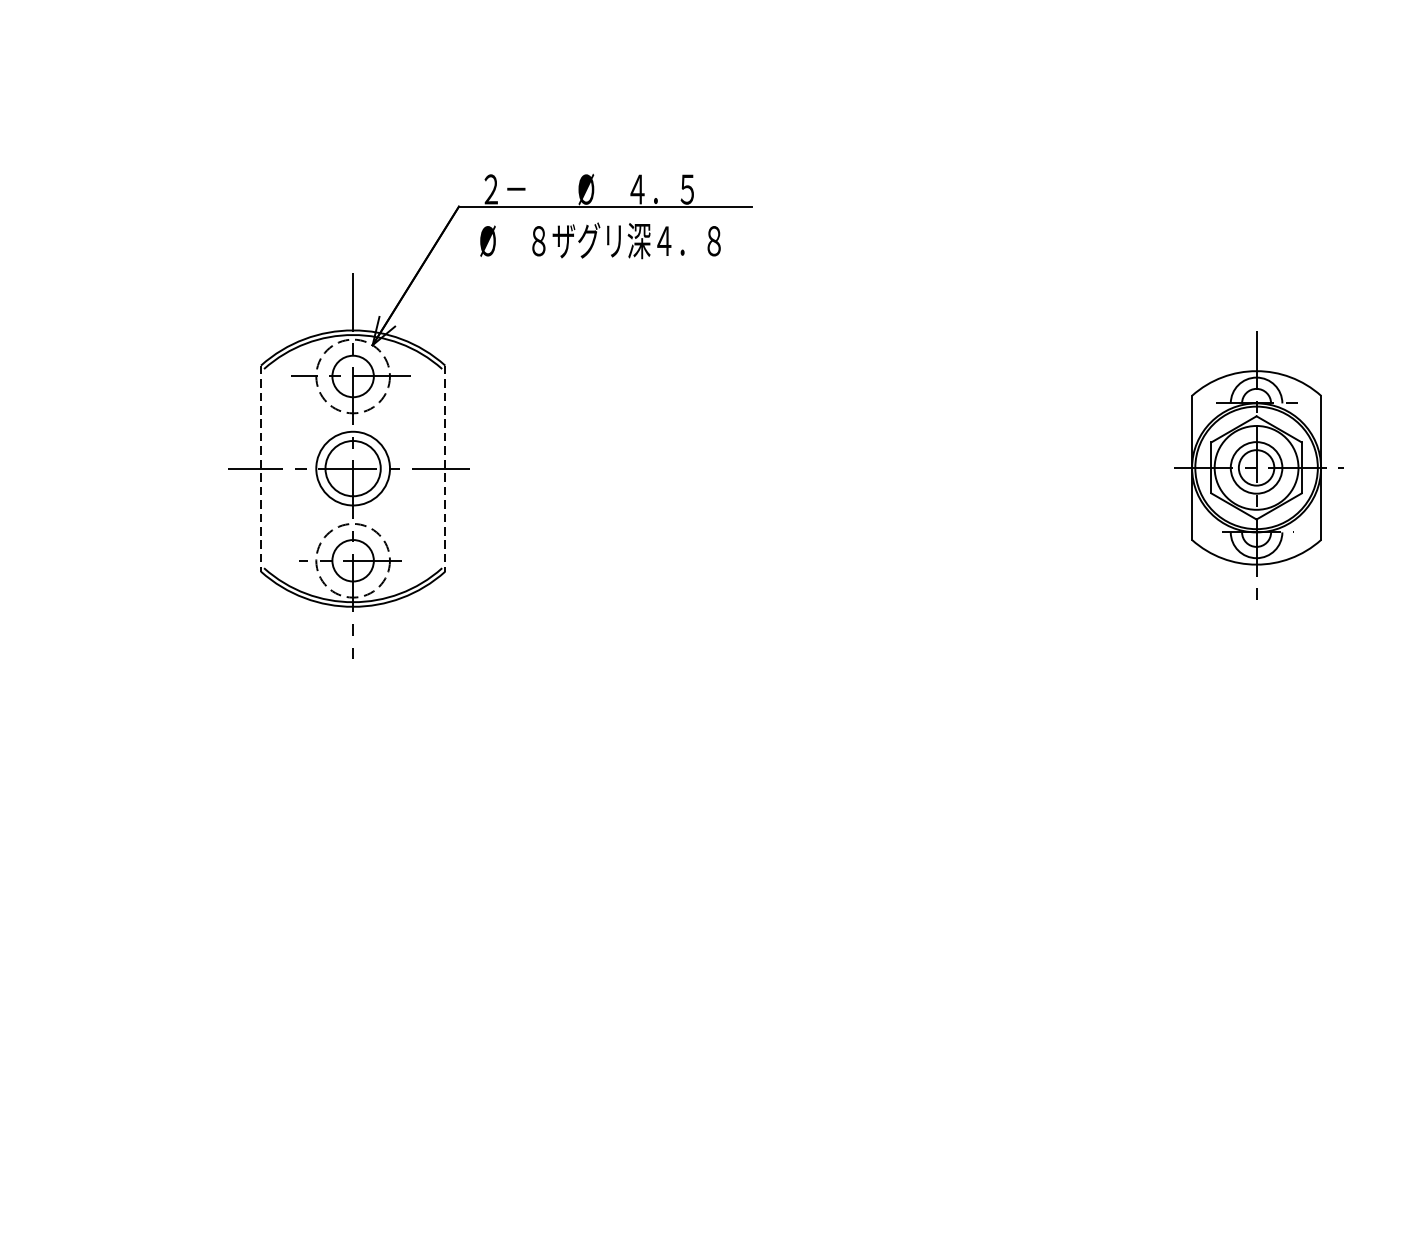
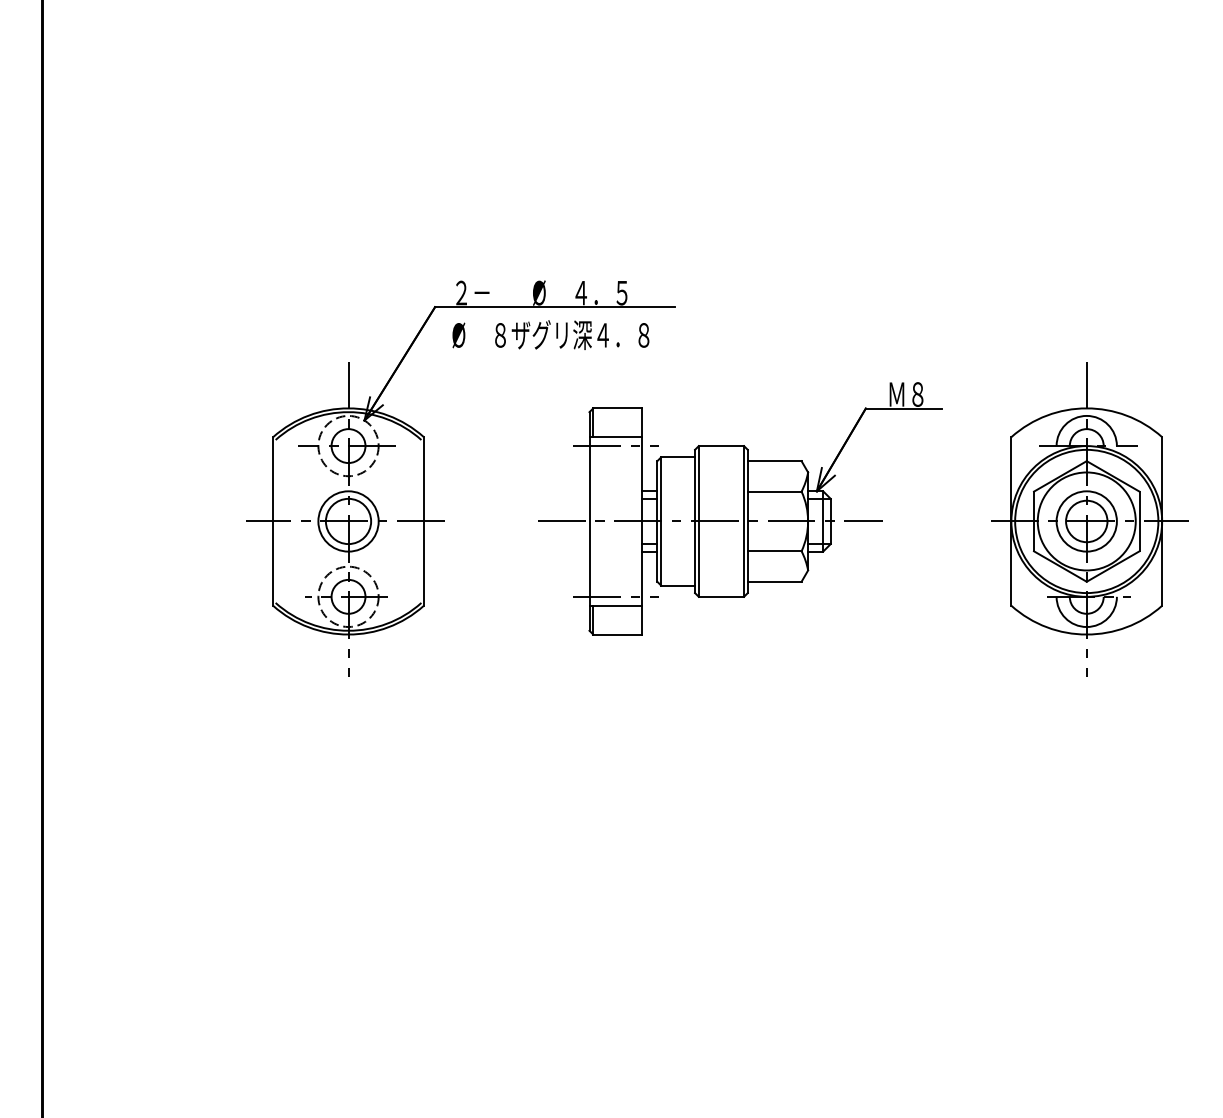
part: (832, 452) -> (740, 508), added
part: (1258, 466) -> (1089, 519), size x1.43
line: (261, 468) -> (273, 521), dashed -> solid
line: (444, 468) -> (423, 521), dashed -> solid

